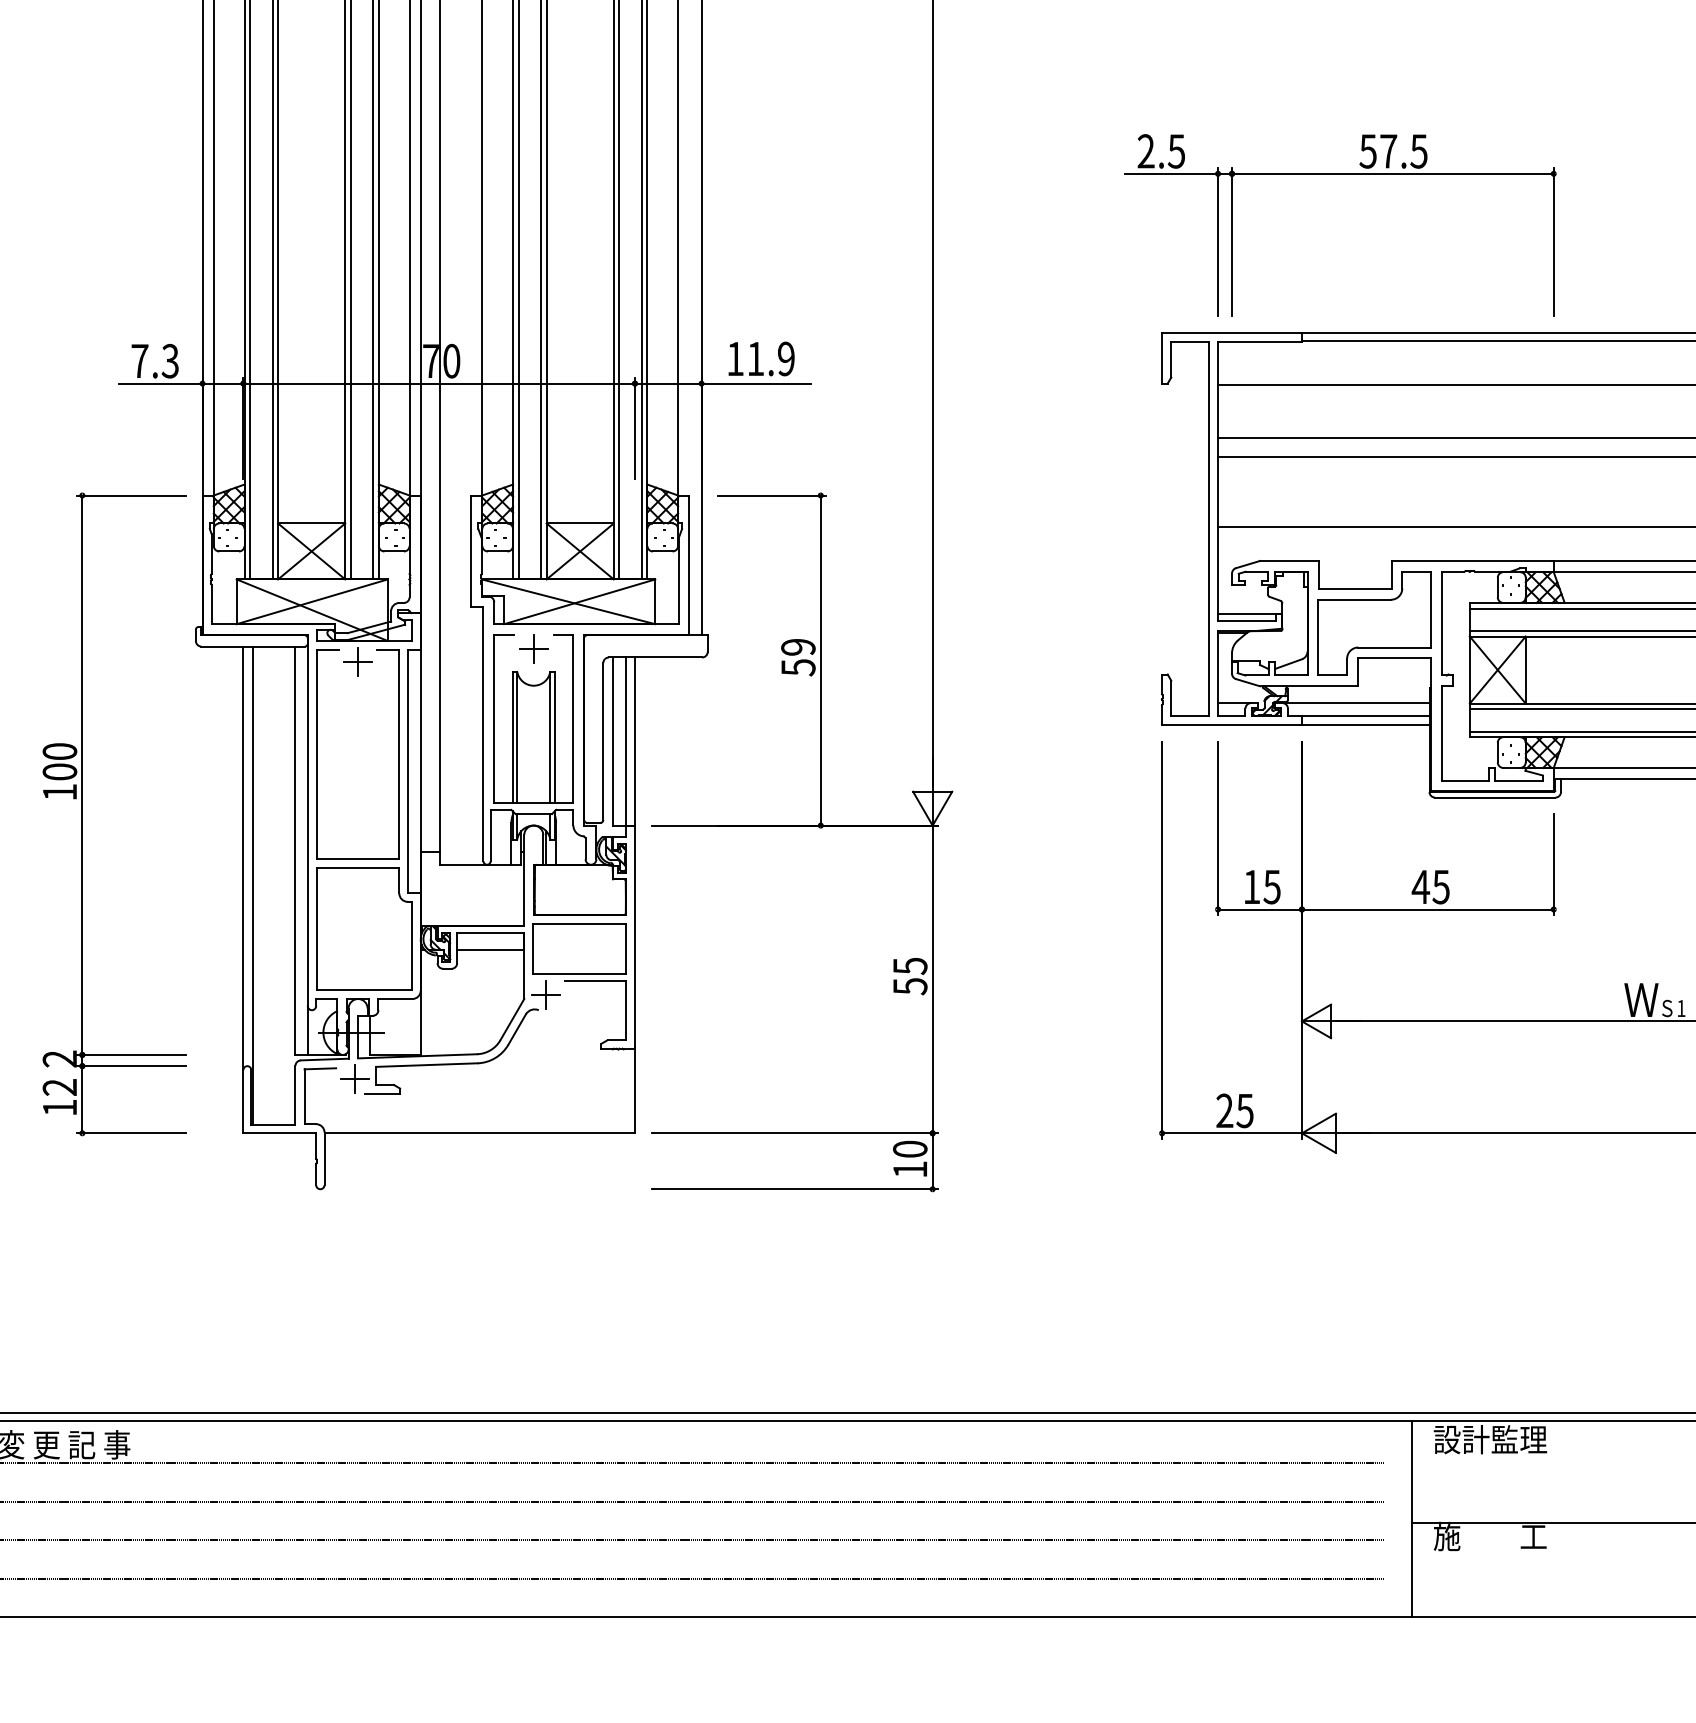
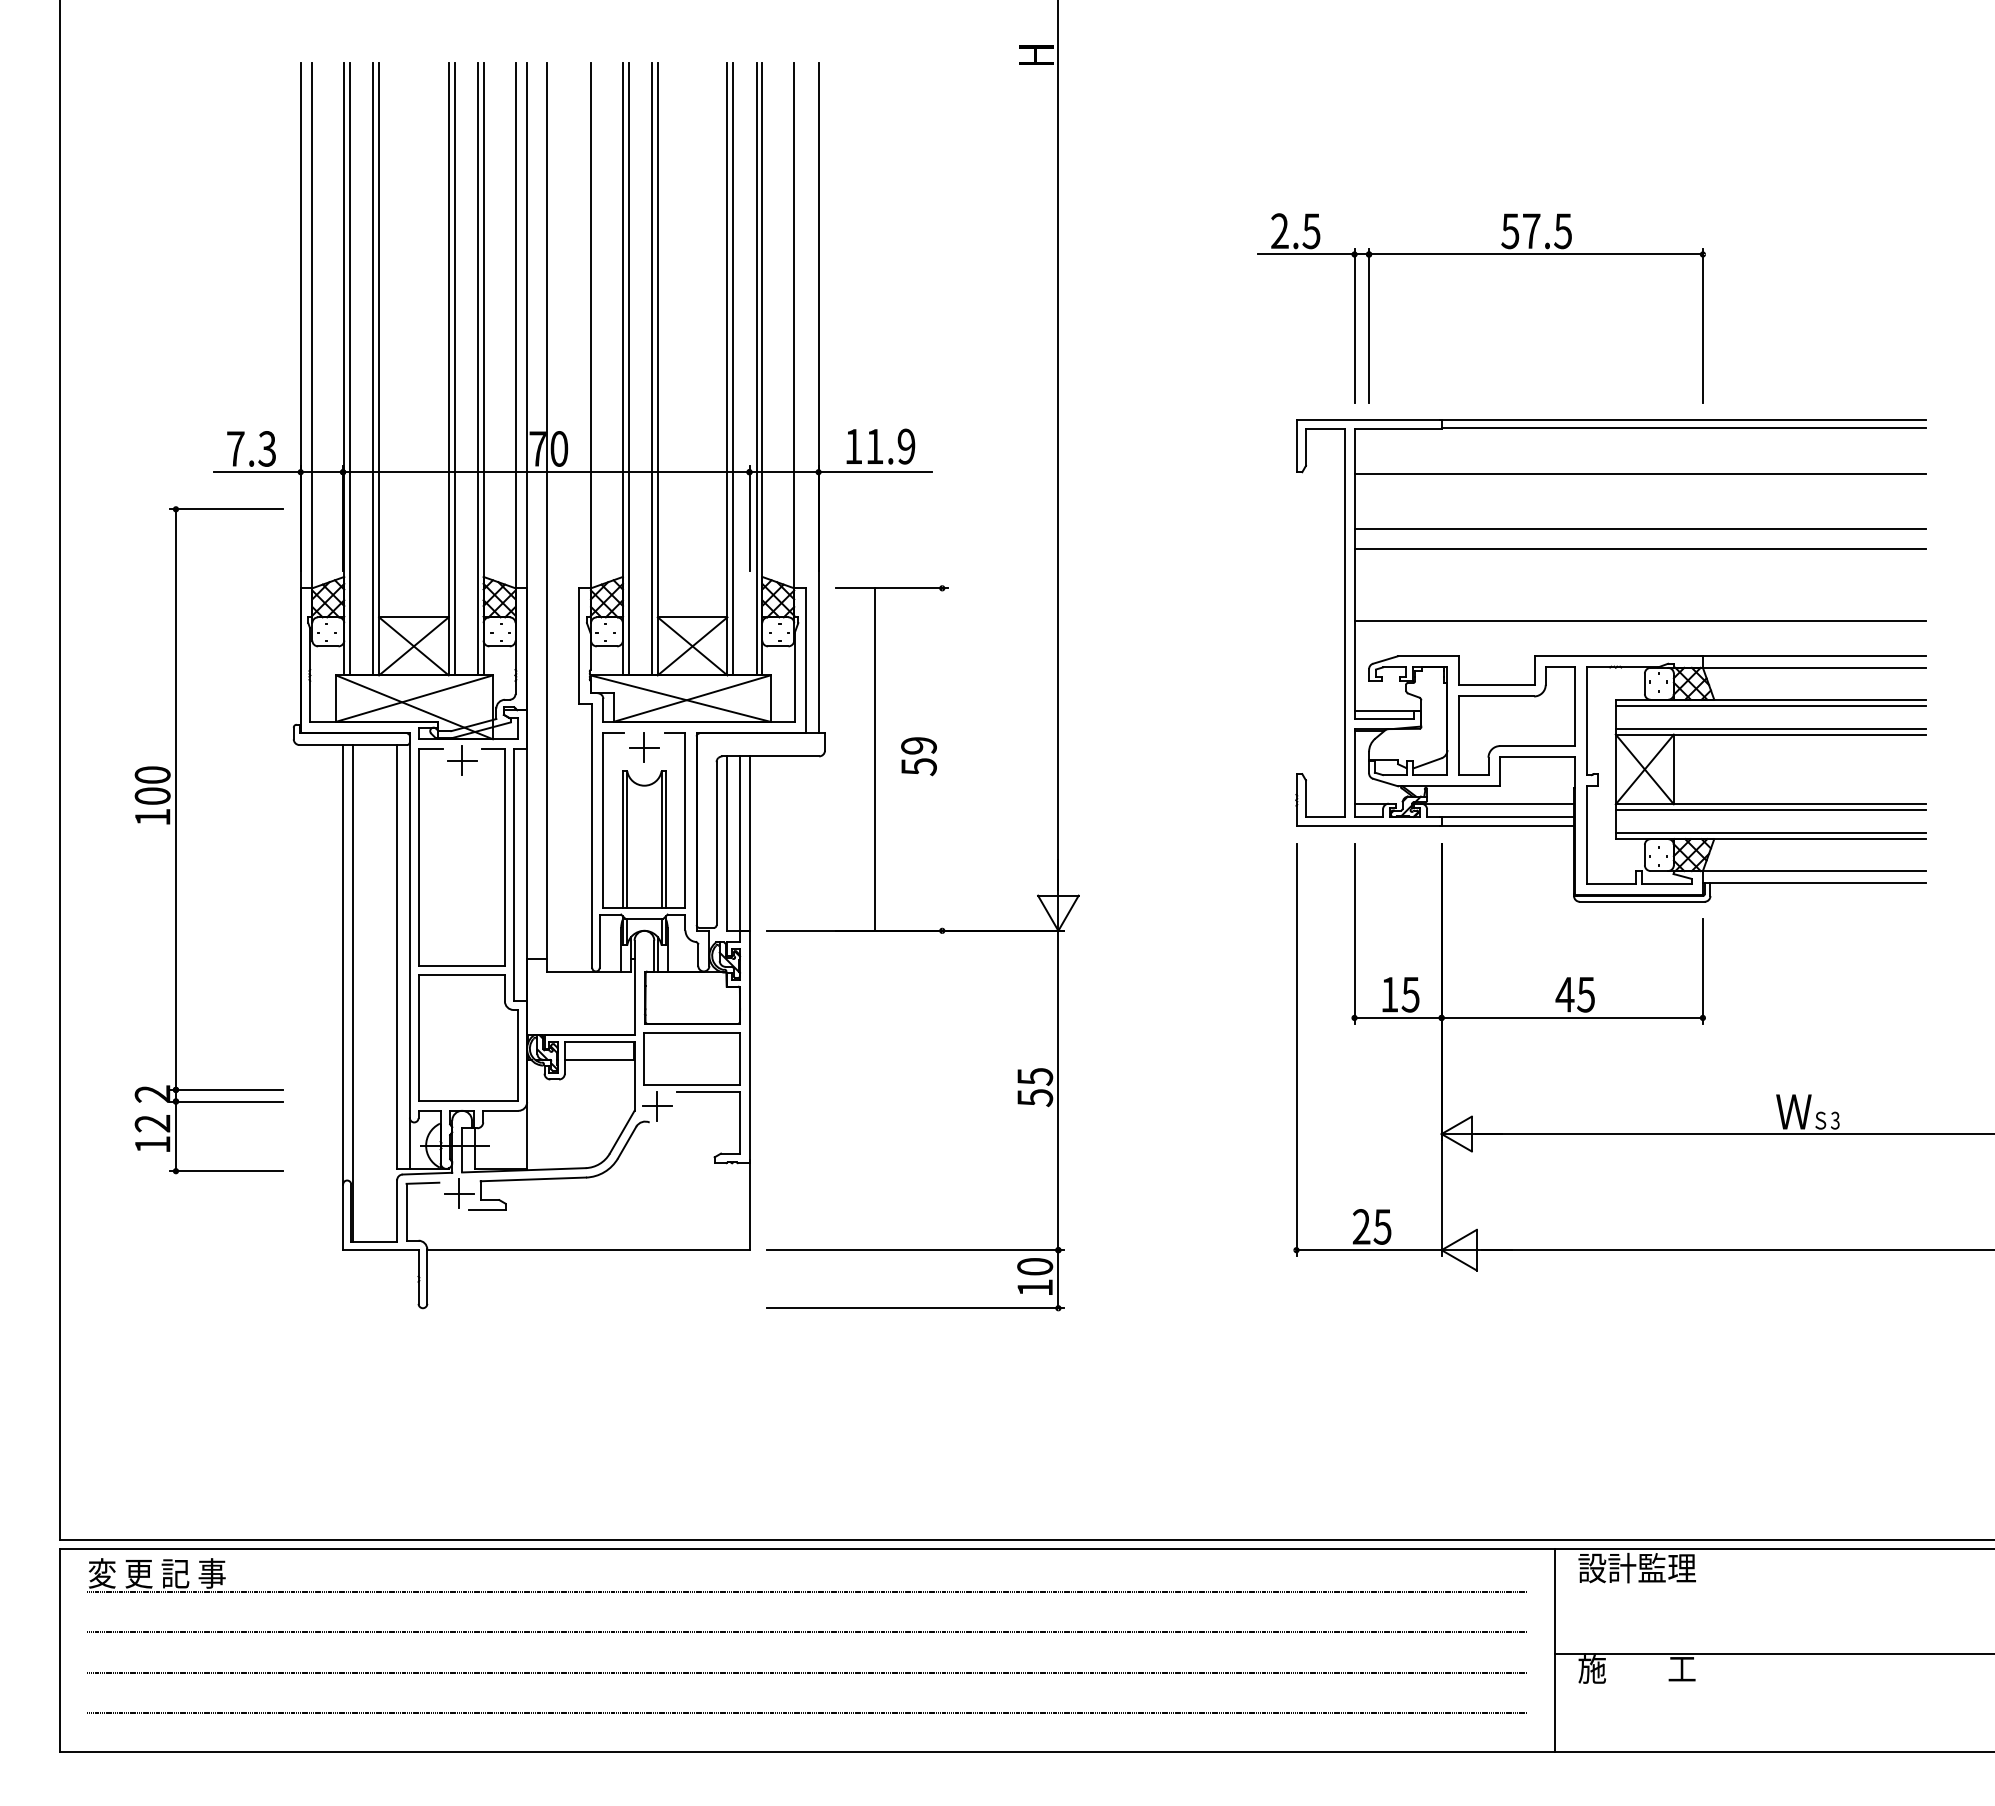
line: (820, 660) -> (875, 759), moved
part: (82, 814) -> (176, 840), moved
text: (1681, 1008) -> (1835, 1120), 1 -> 3

